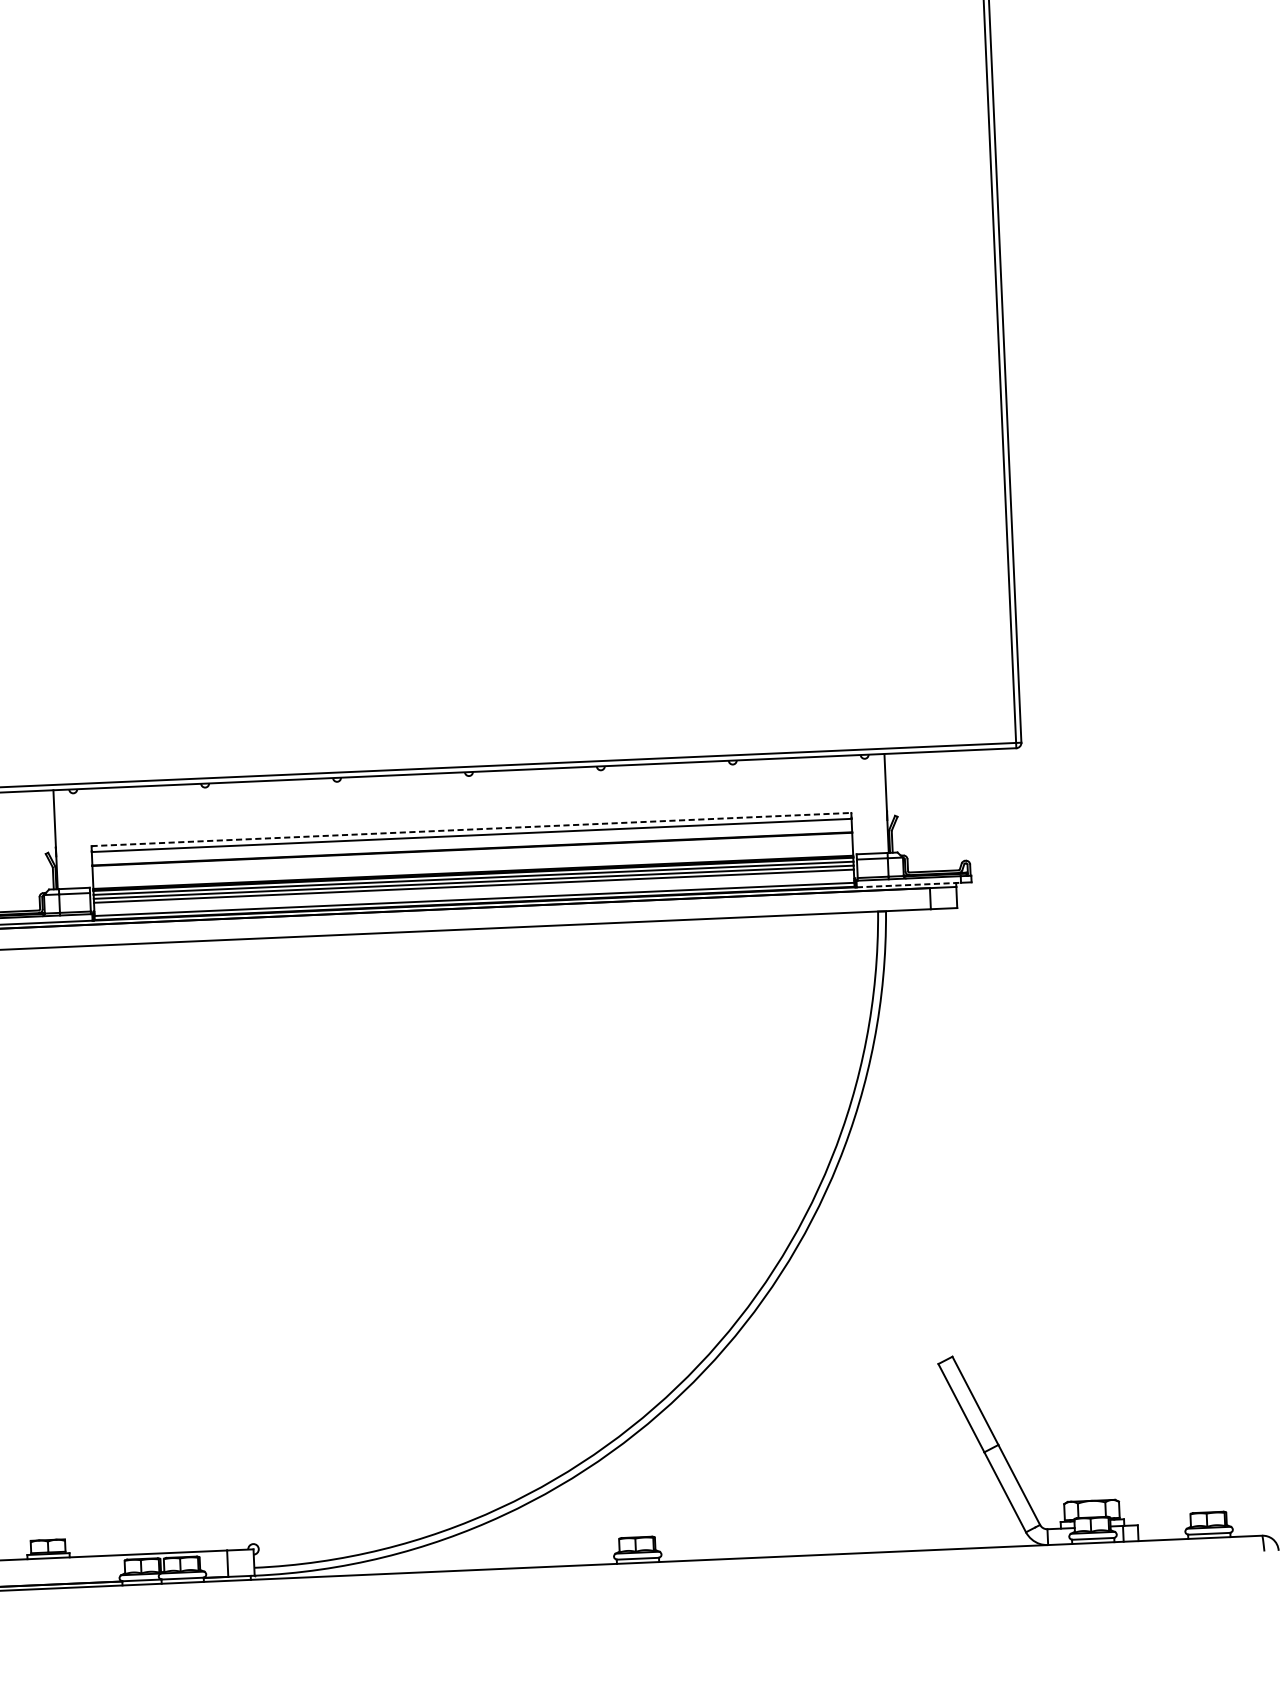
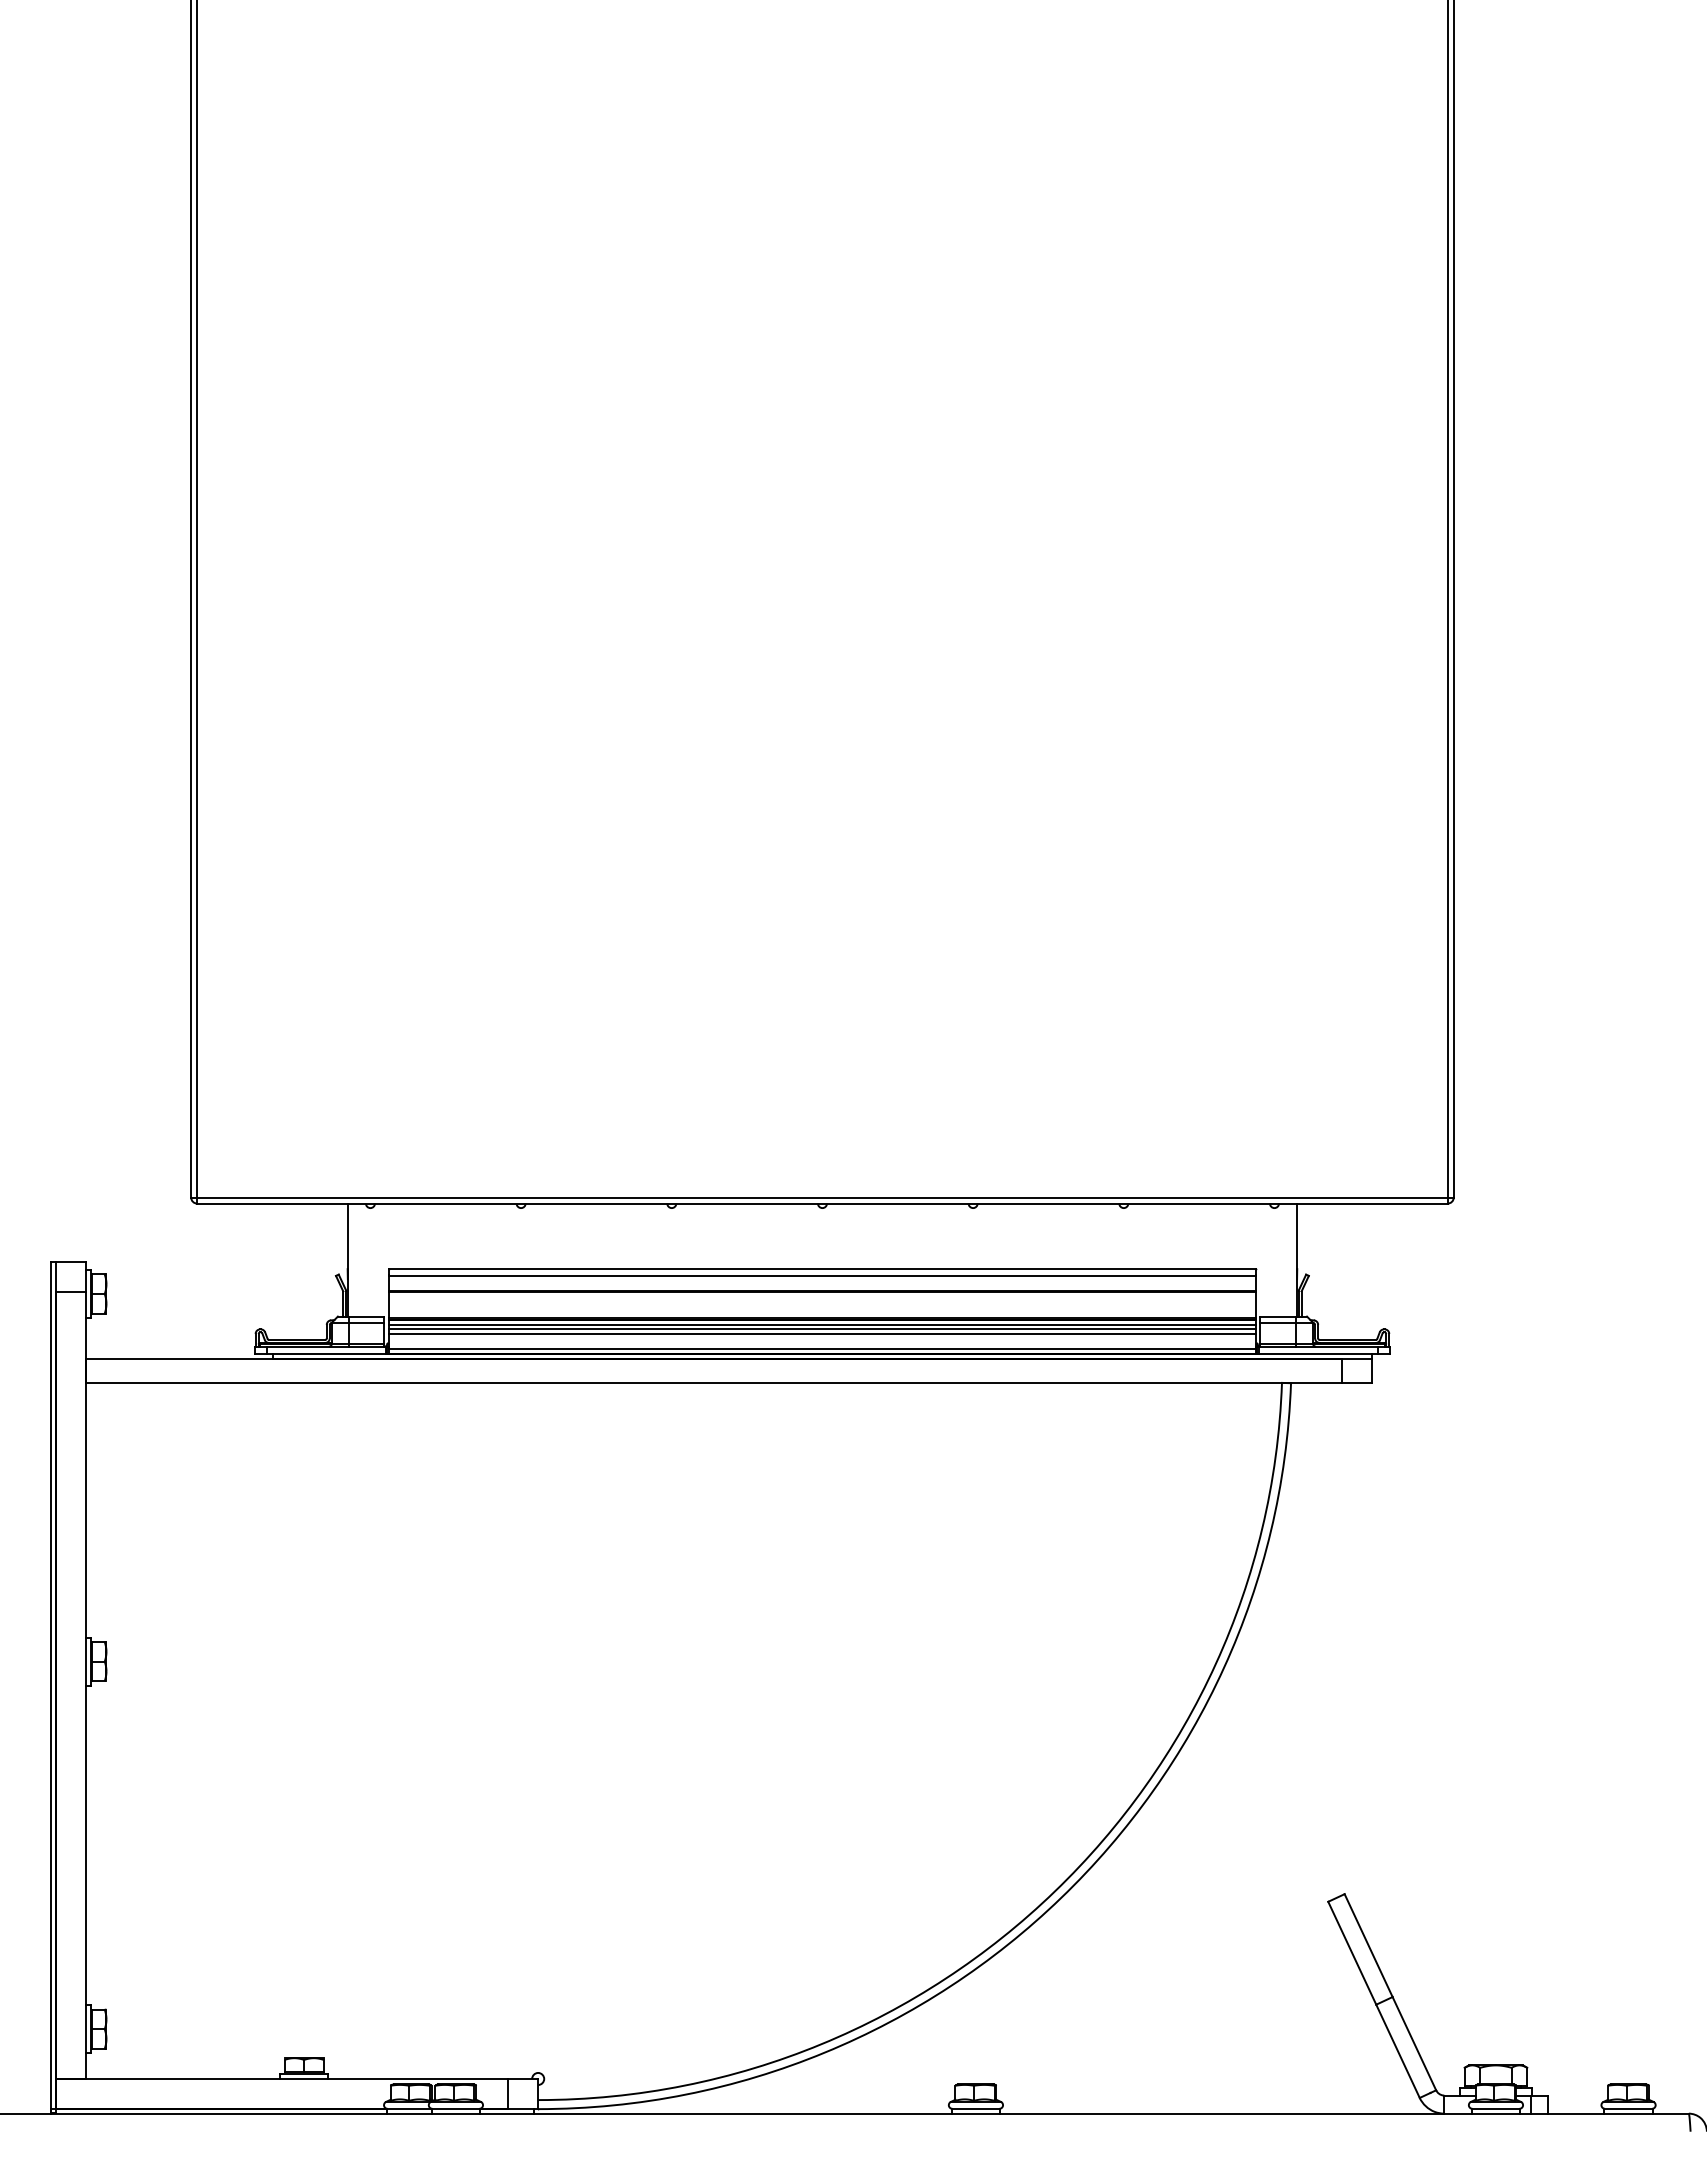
line: (471, 829) -> (822, 1269), dashed -> solid
line: (908, 885) -> (1318, 1354), dashed -> solid

